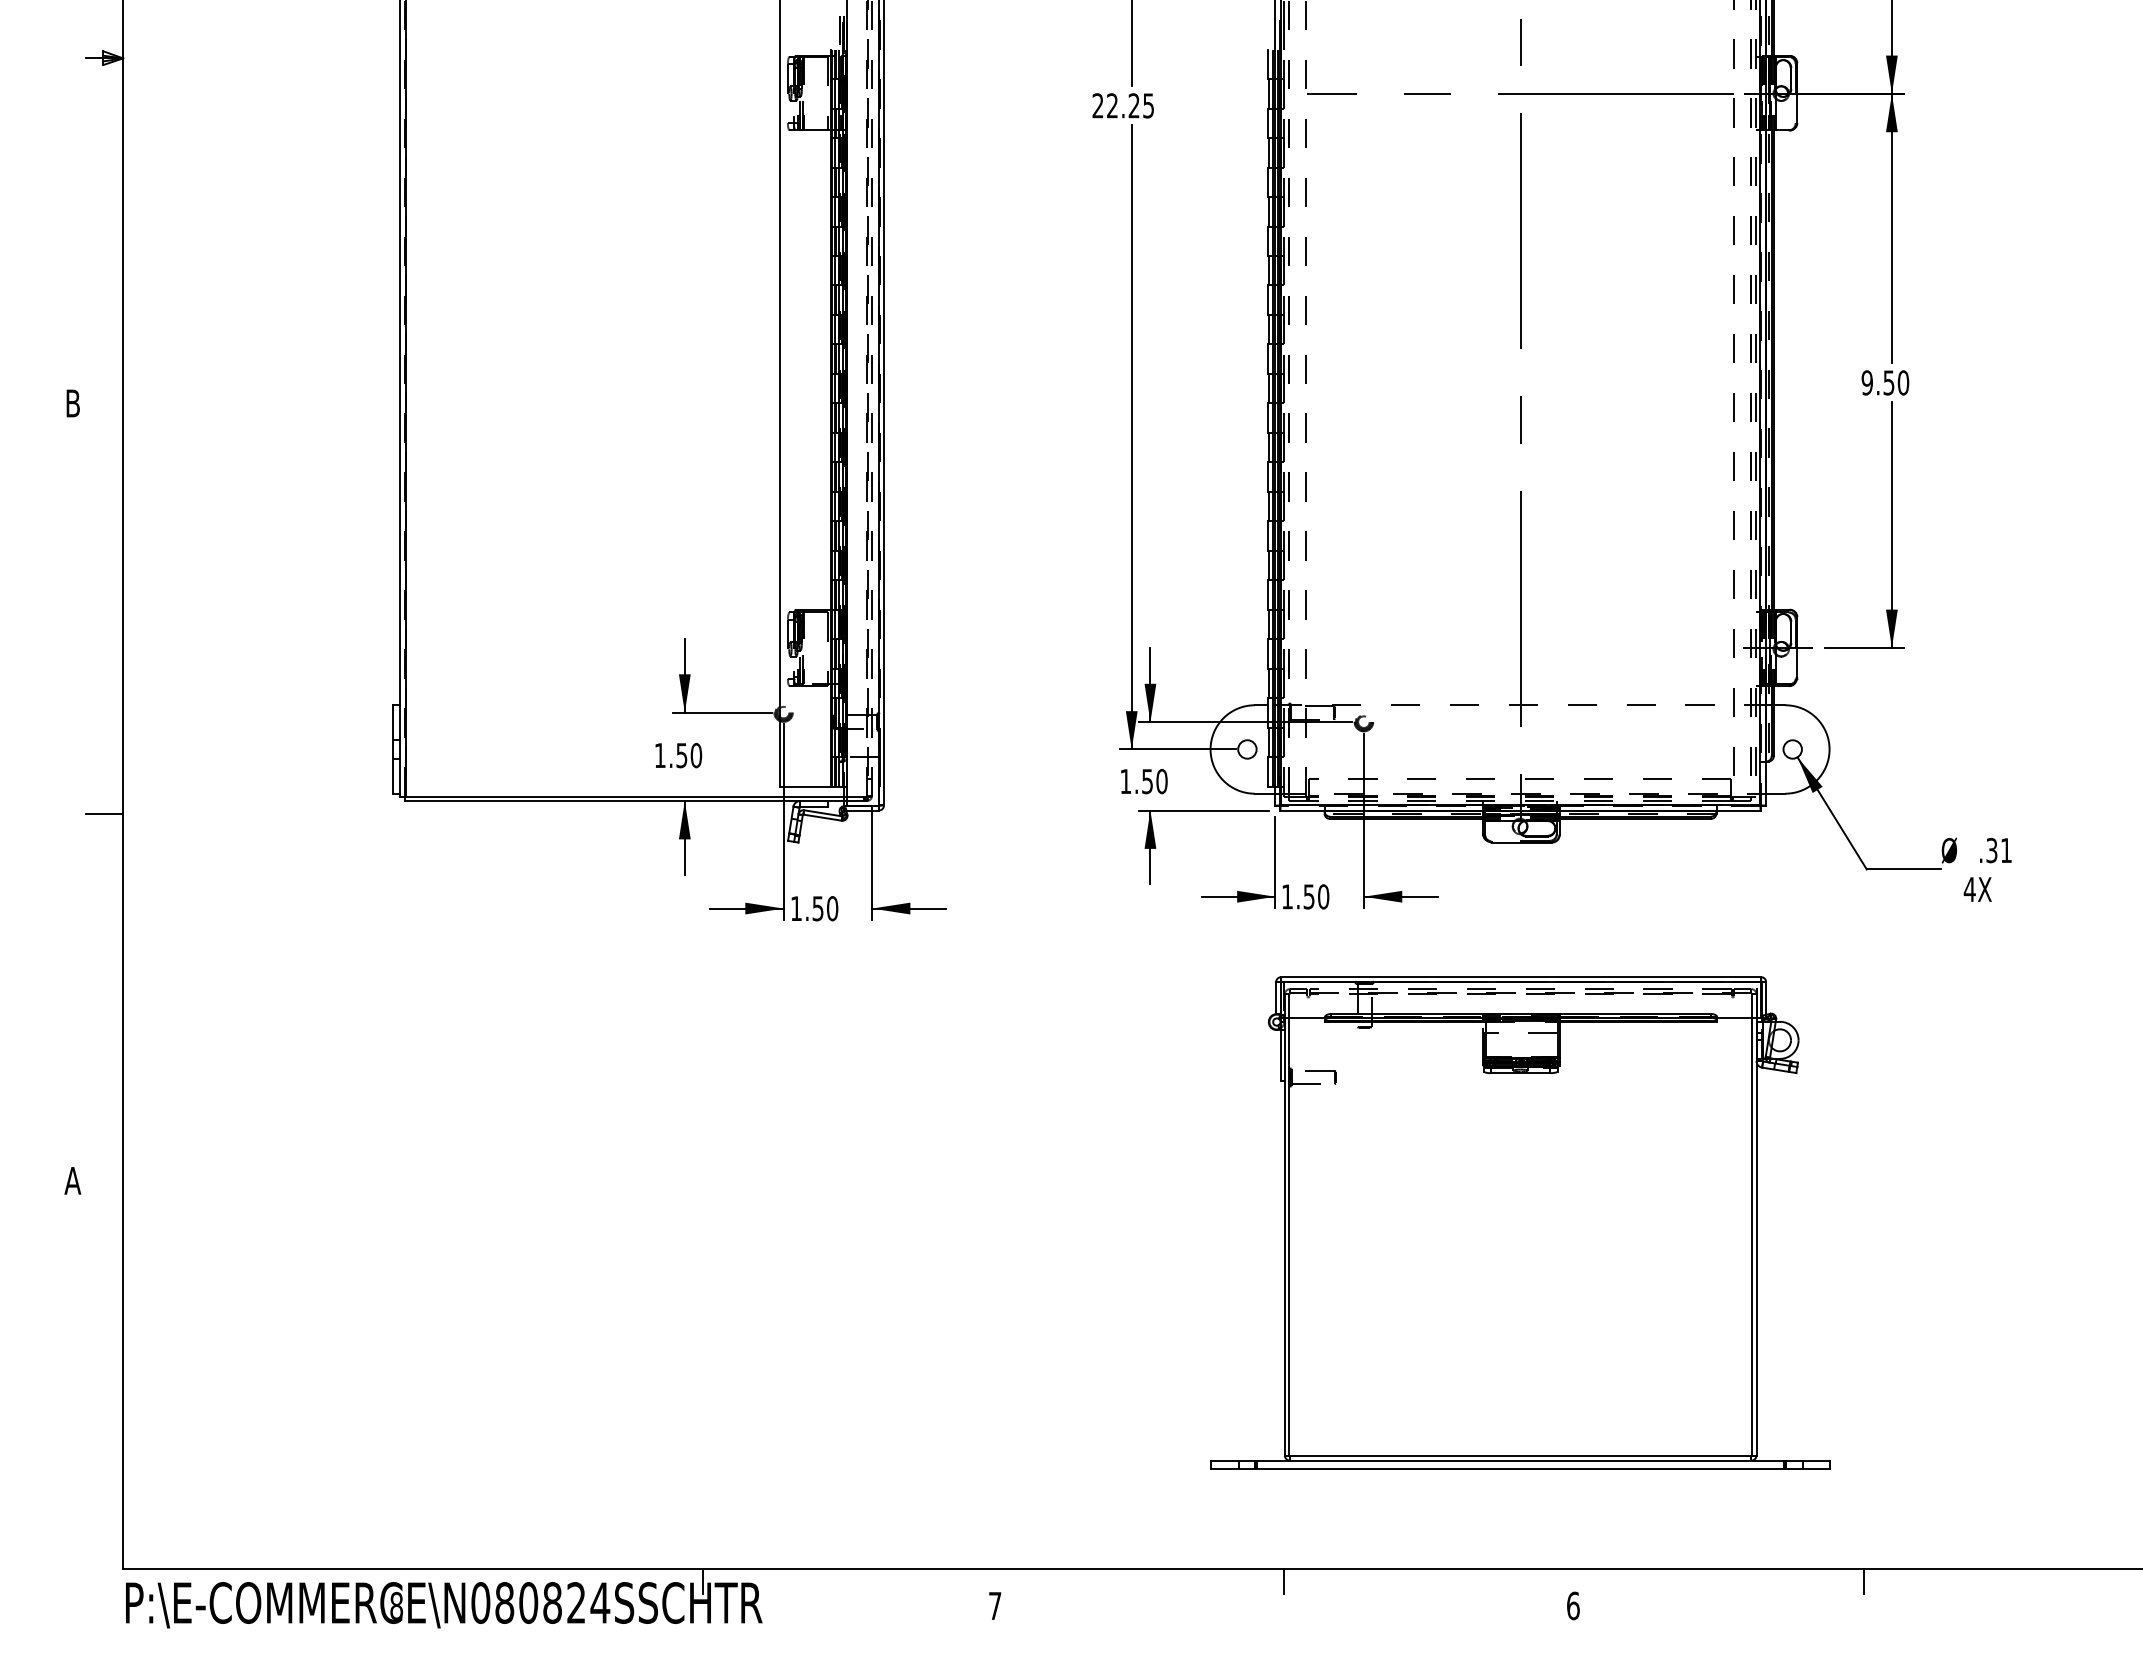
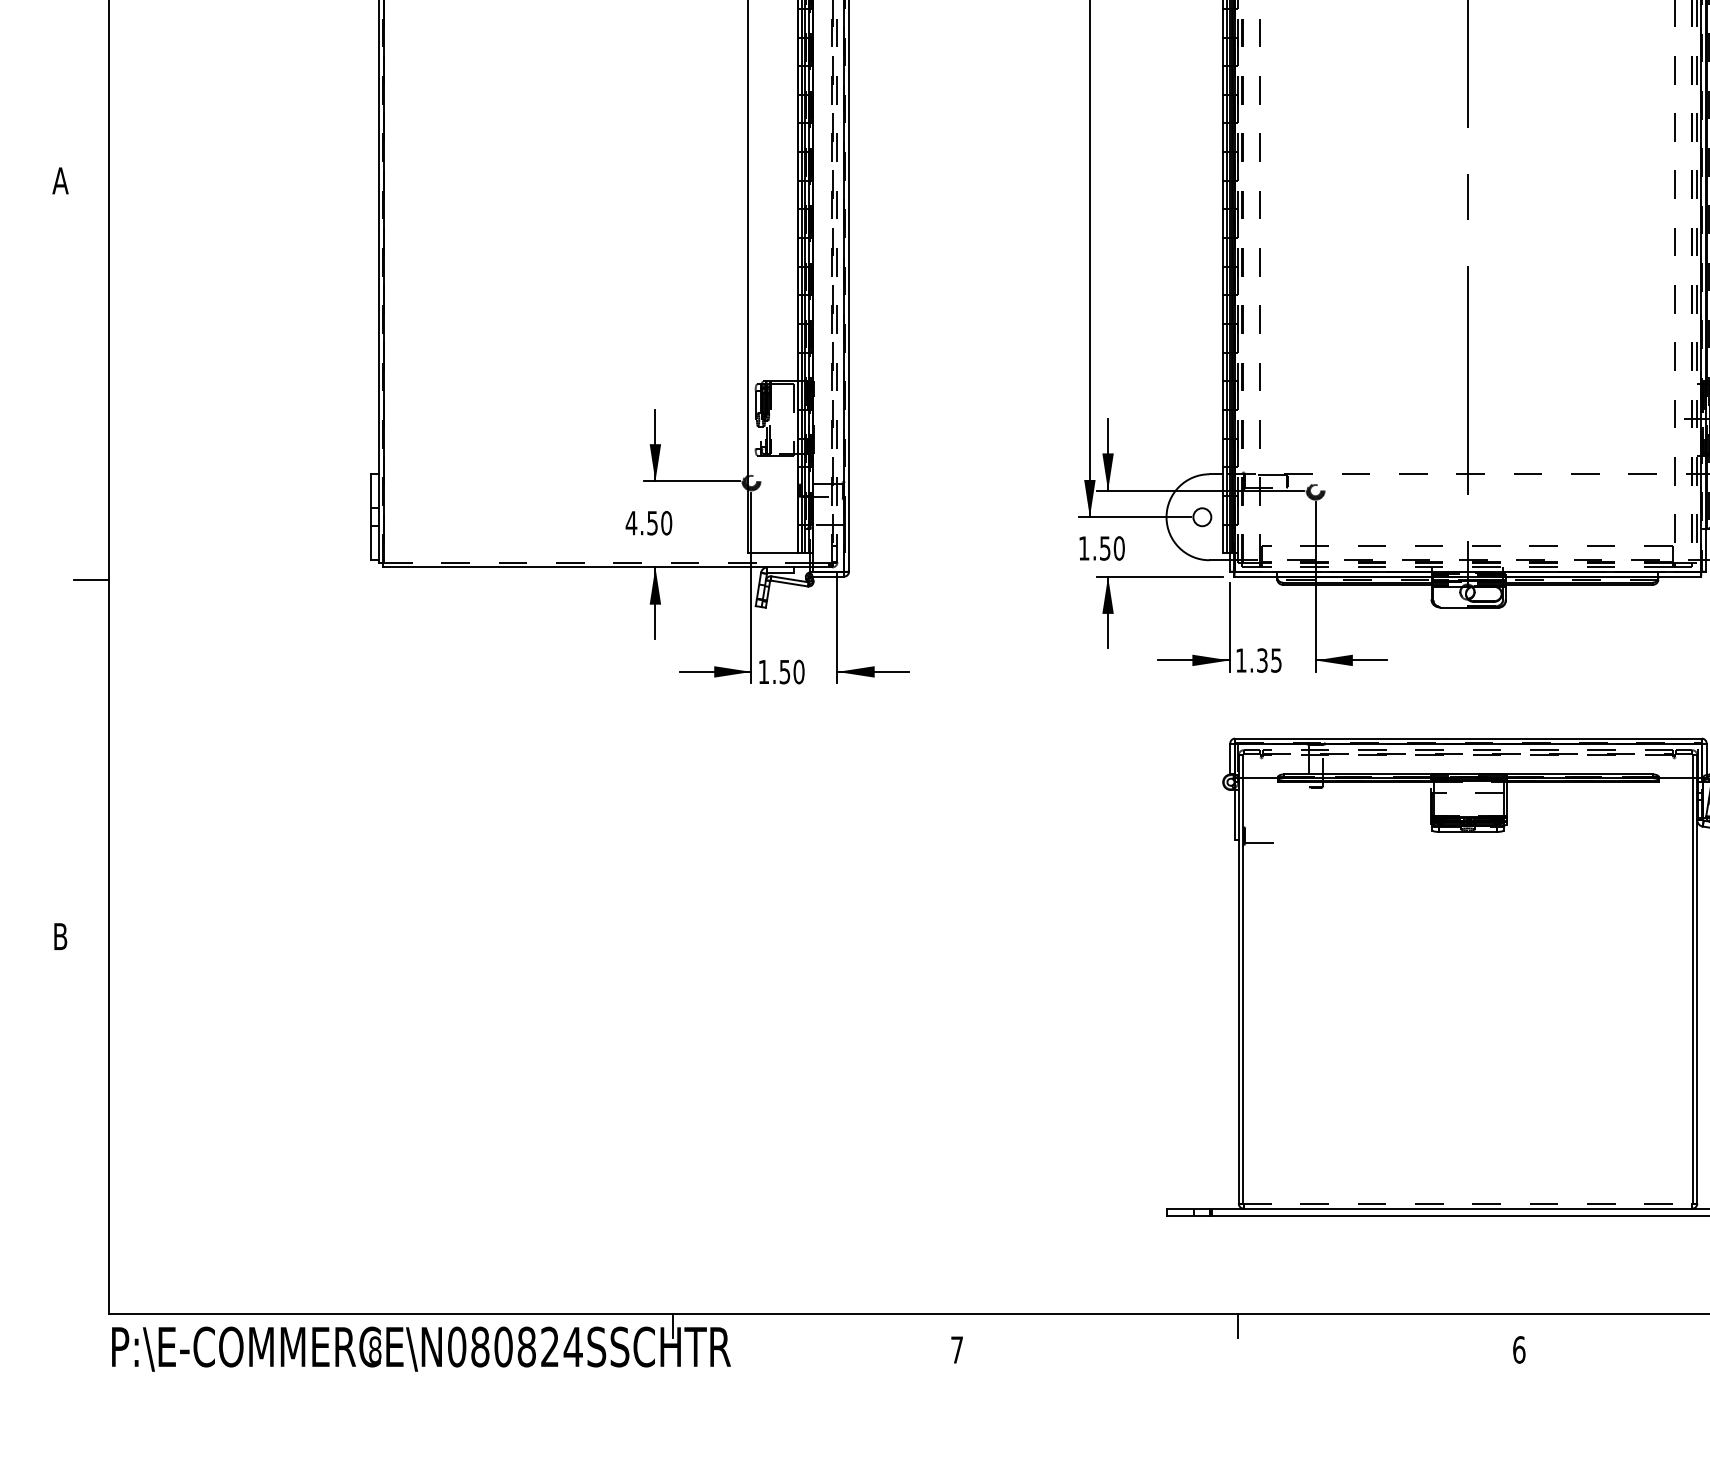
text: (72, 403) -> (60, 180), B -> A
text: (660, 755) -> (631, 523), 1.50 -> 4.50
line: (626, 796) -> (598, 562), solid -> dashed
text: (1316, 896) -> (1269, 660), 1.50 -> 1.35
part: (1320, 1077) -> (1273, 836), removed
text: (72, 1180) -> (60, 936), A -> B
line: (1521, 1456) -> (1468, 1204), solid -> dashed

